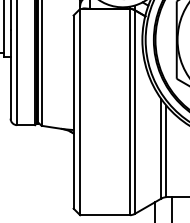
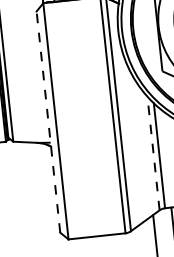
line: (73, 112) -> (48, 122), solid -> dashed
line: (161, 148) -> (153, 153), solid -> dashed

